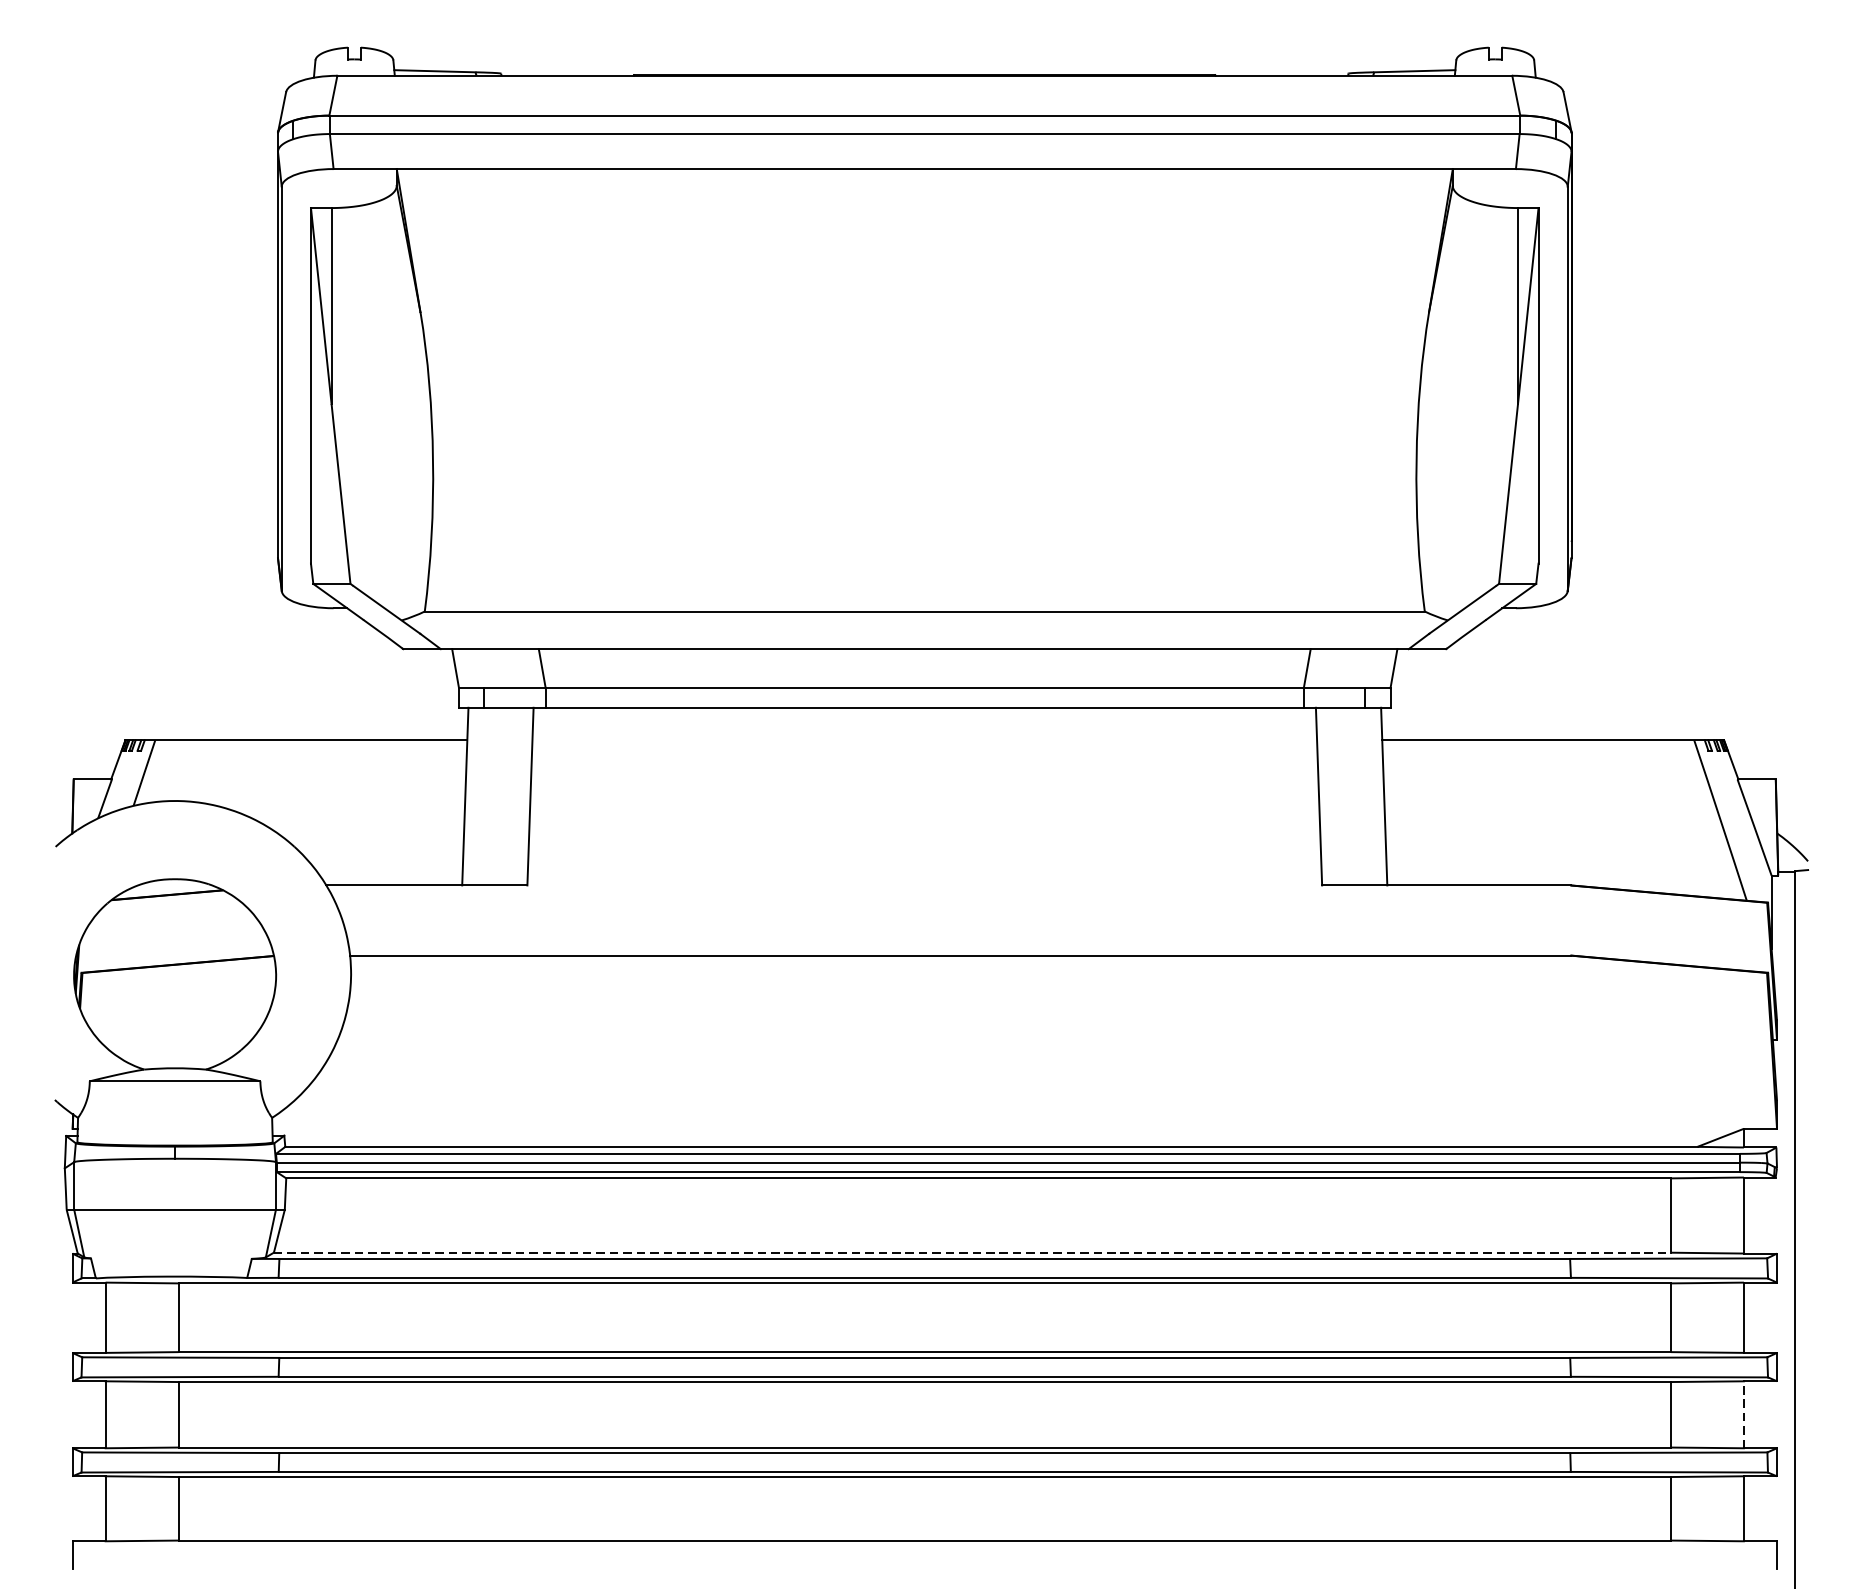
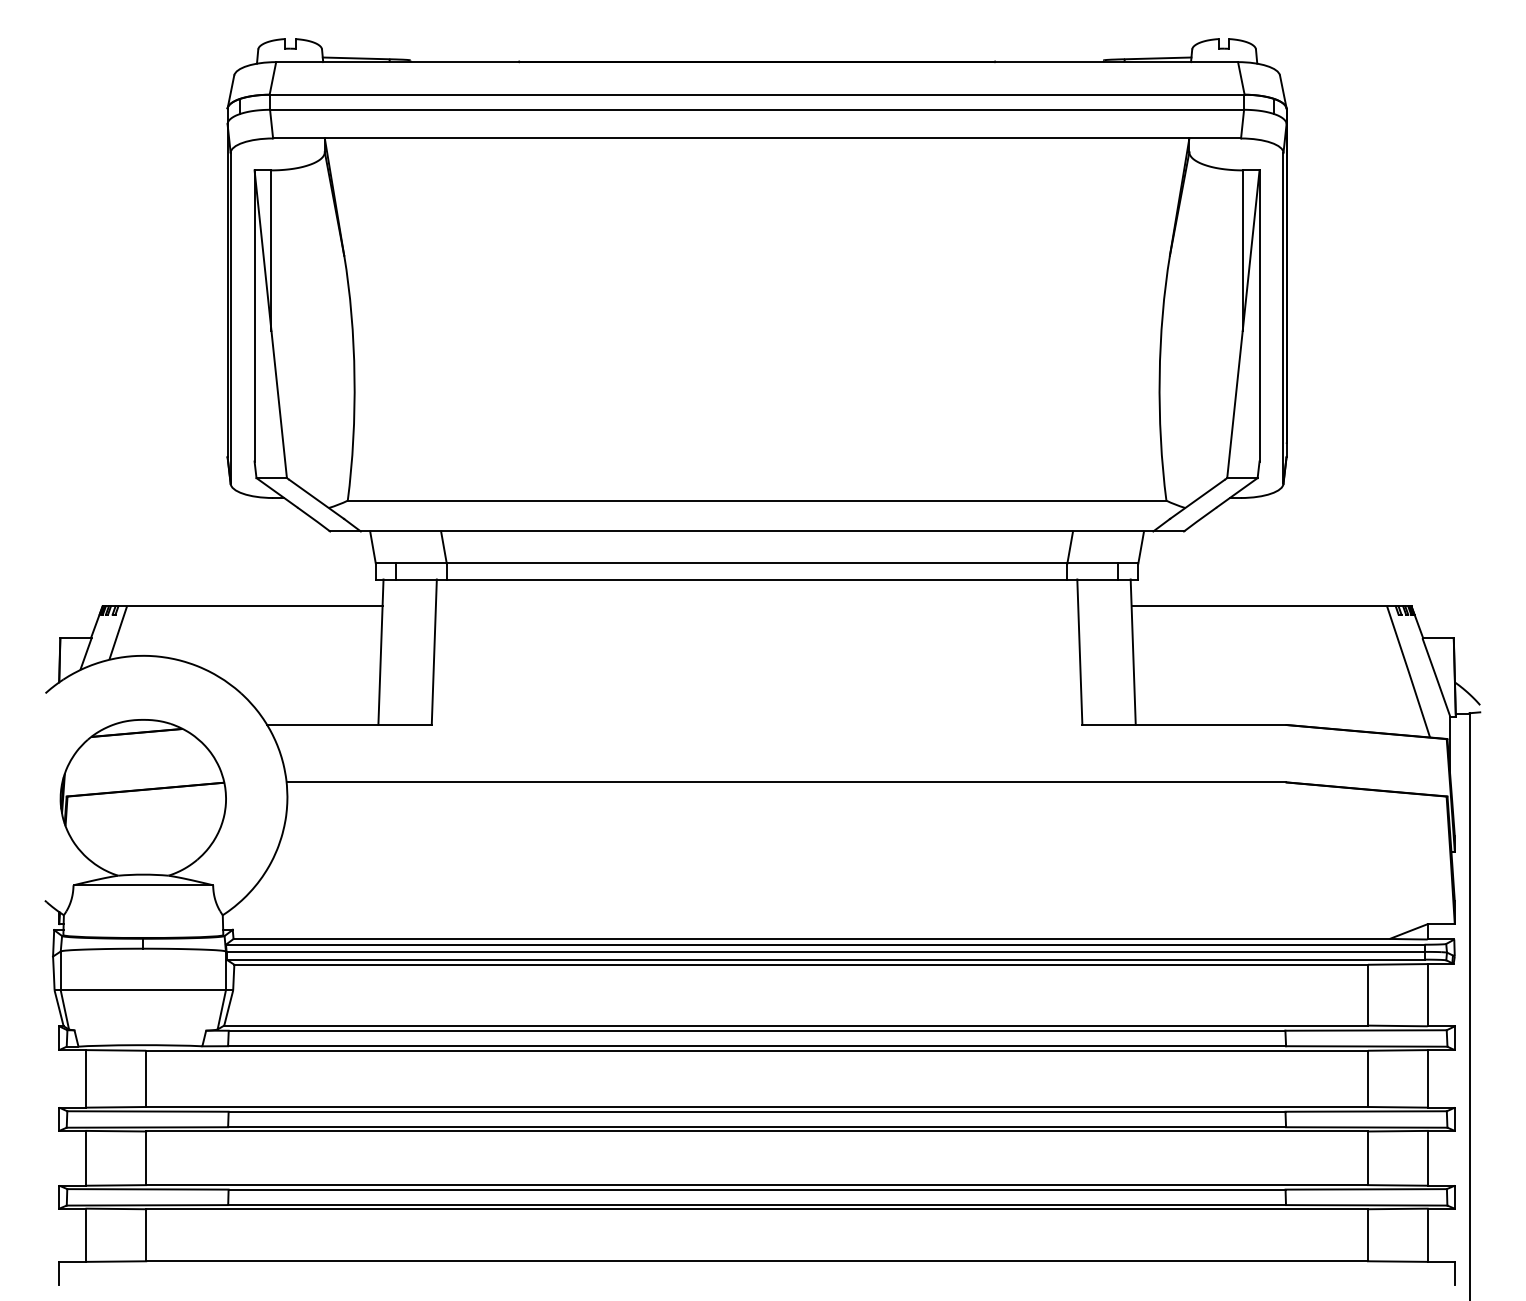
line: (972, 1252) -> (796, 1025), dashed -> solid
line: (1743, 1413) -> (1427, 1157), dashed -> solid

